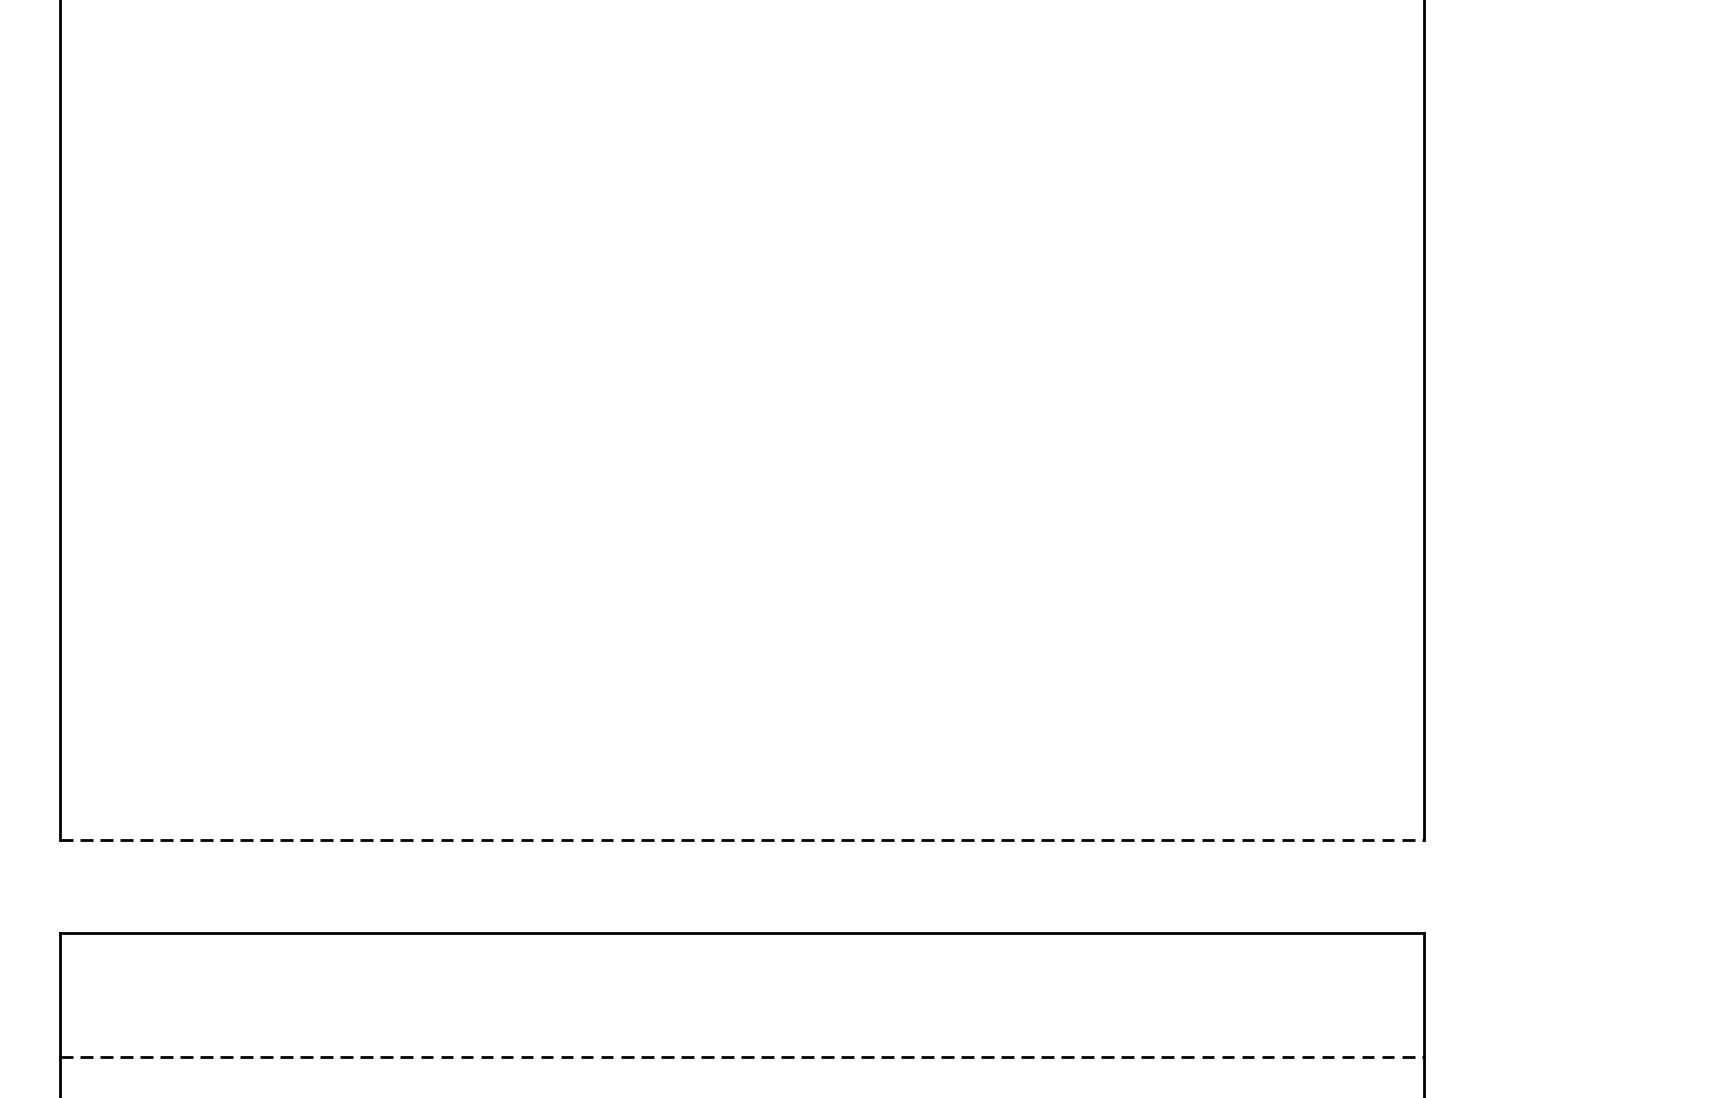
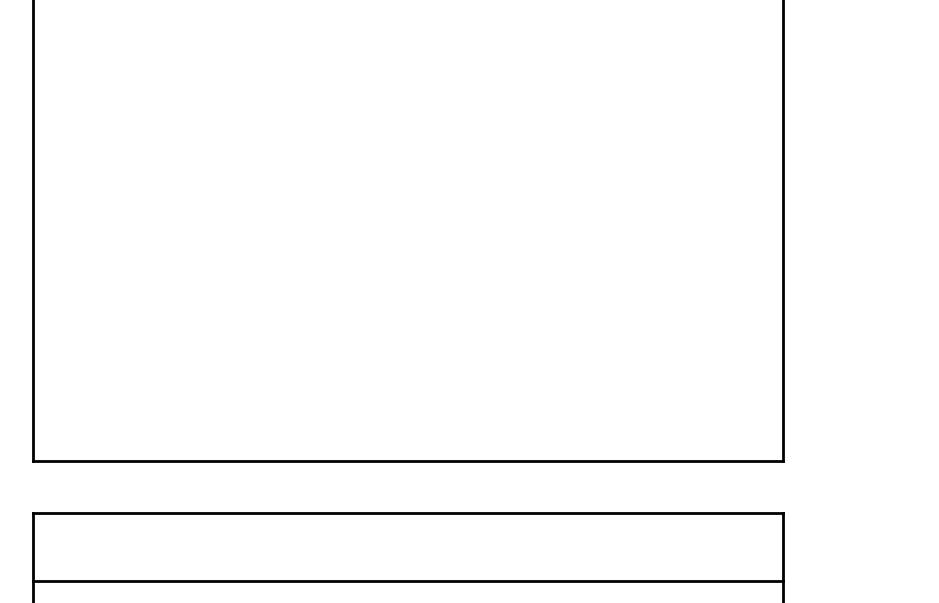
line: (741, 840) -> (407, 461), dashed -> solid
line: (741, 1056) -> (407, 580), dashed -> solid

